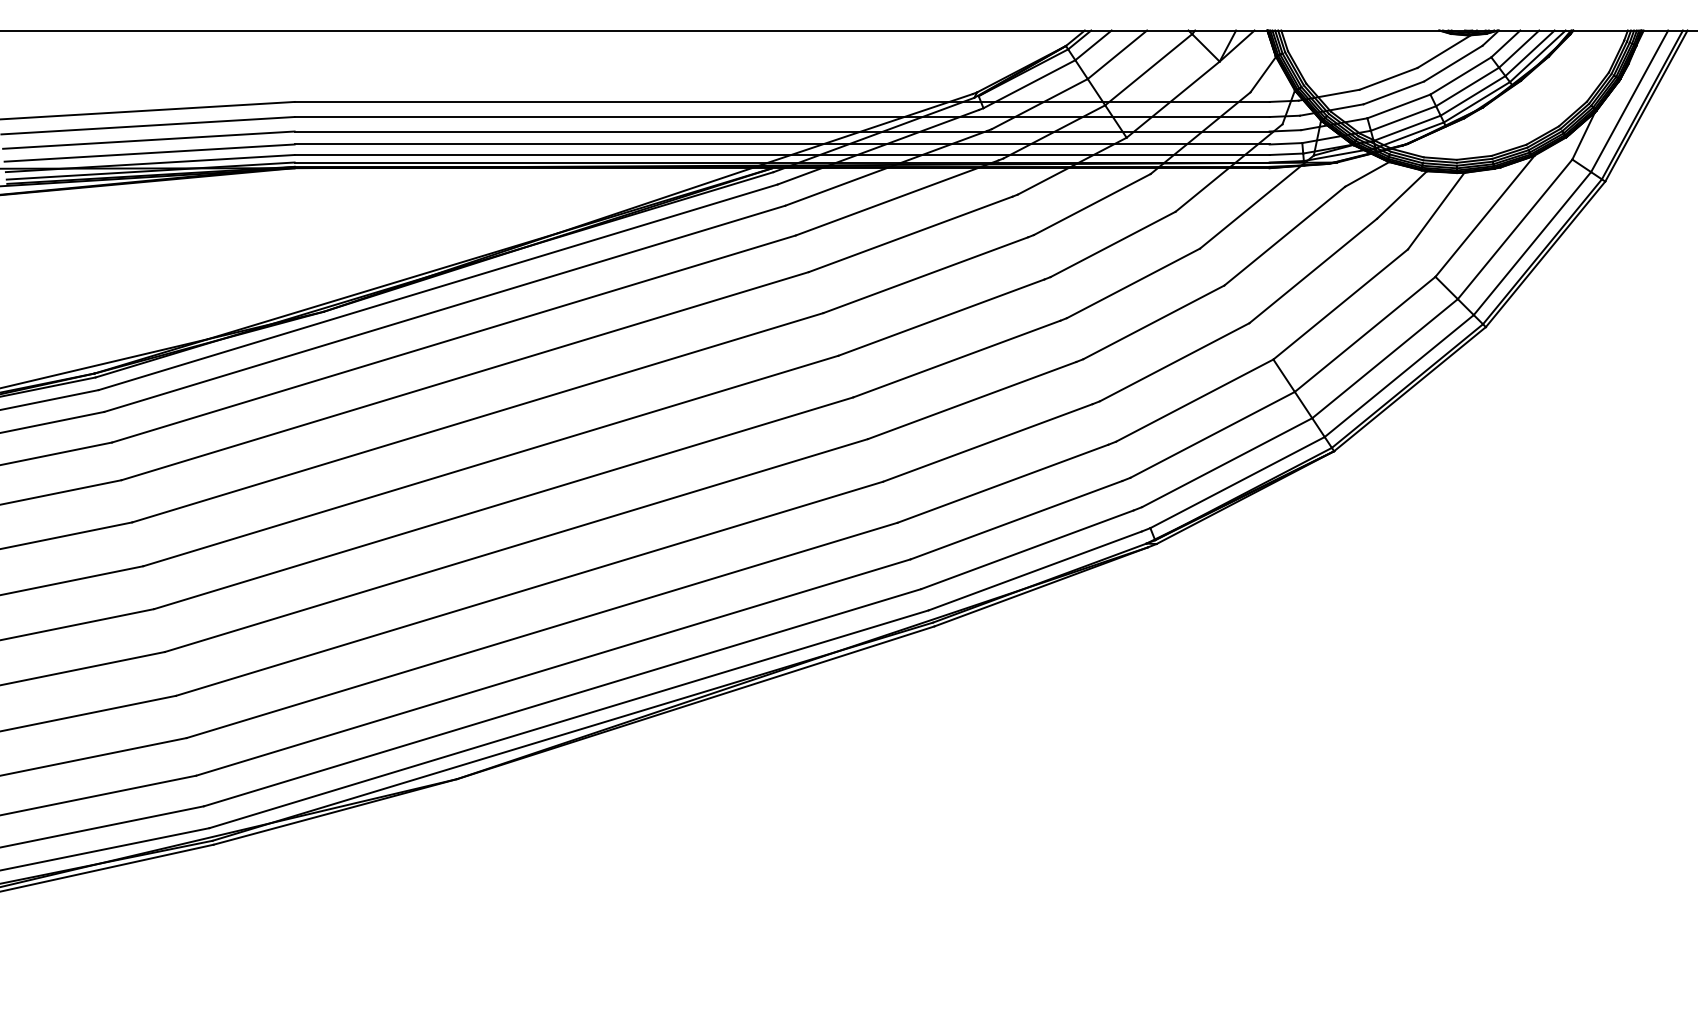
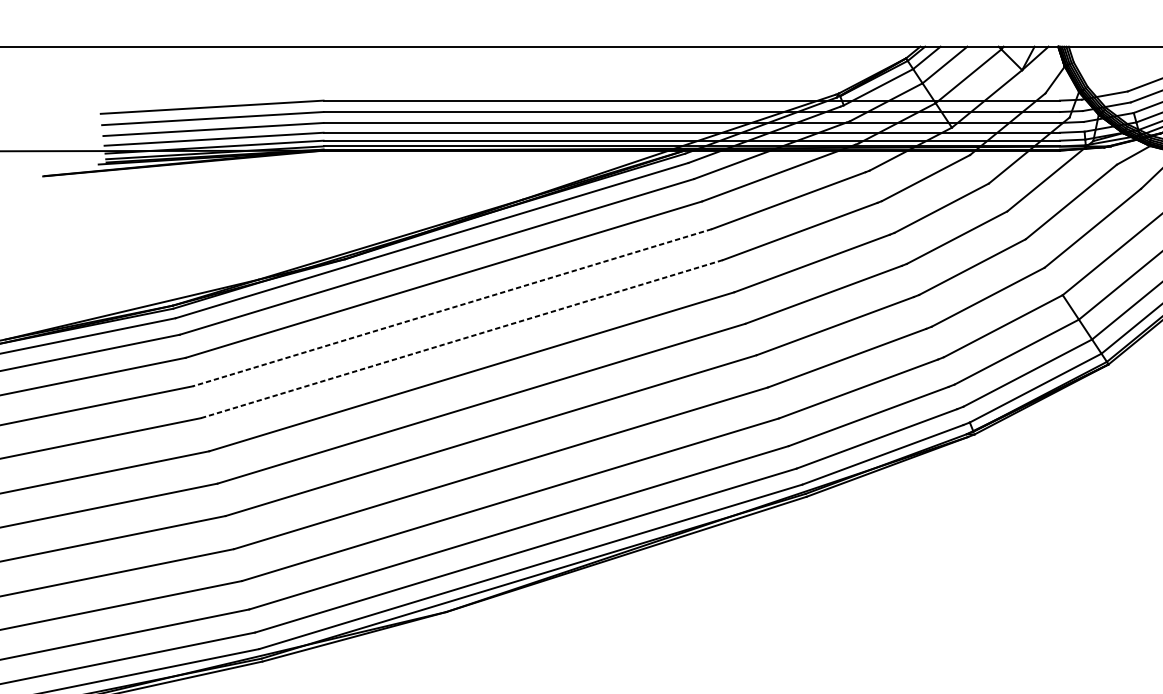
line: (464, 376) -> (451, 307), solid -> dashed
line: (477, 417) -> (461, 338), solid -> dashed

